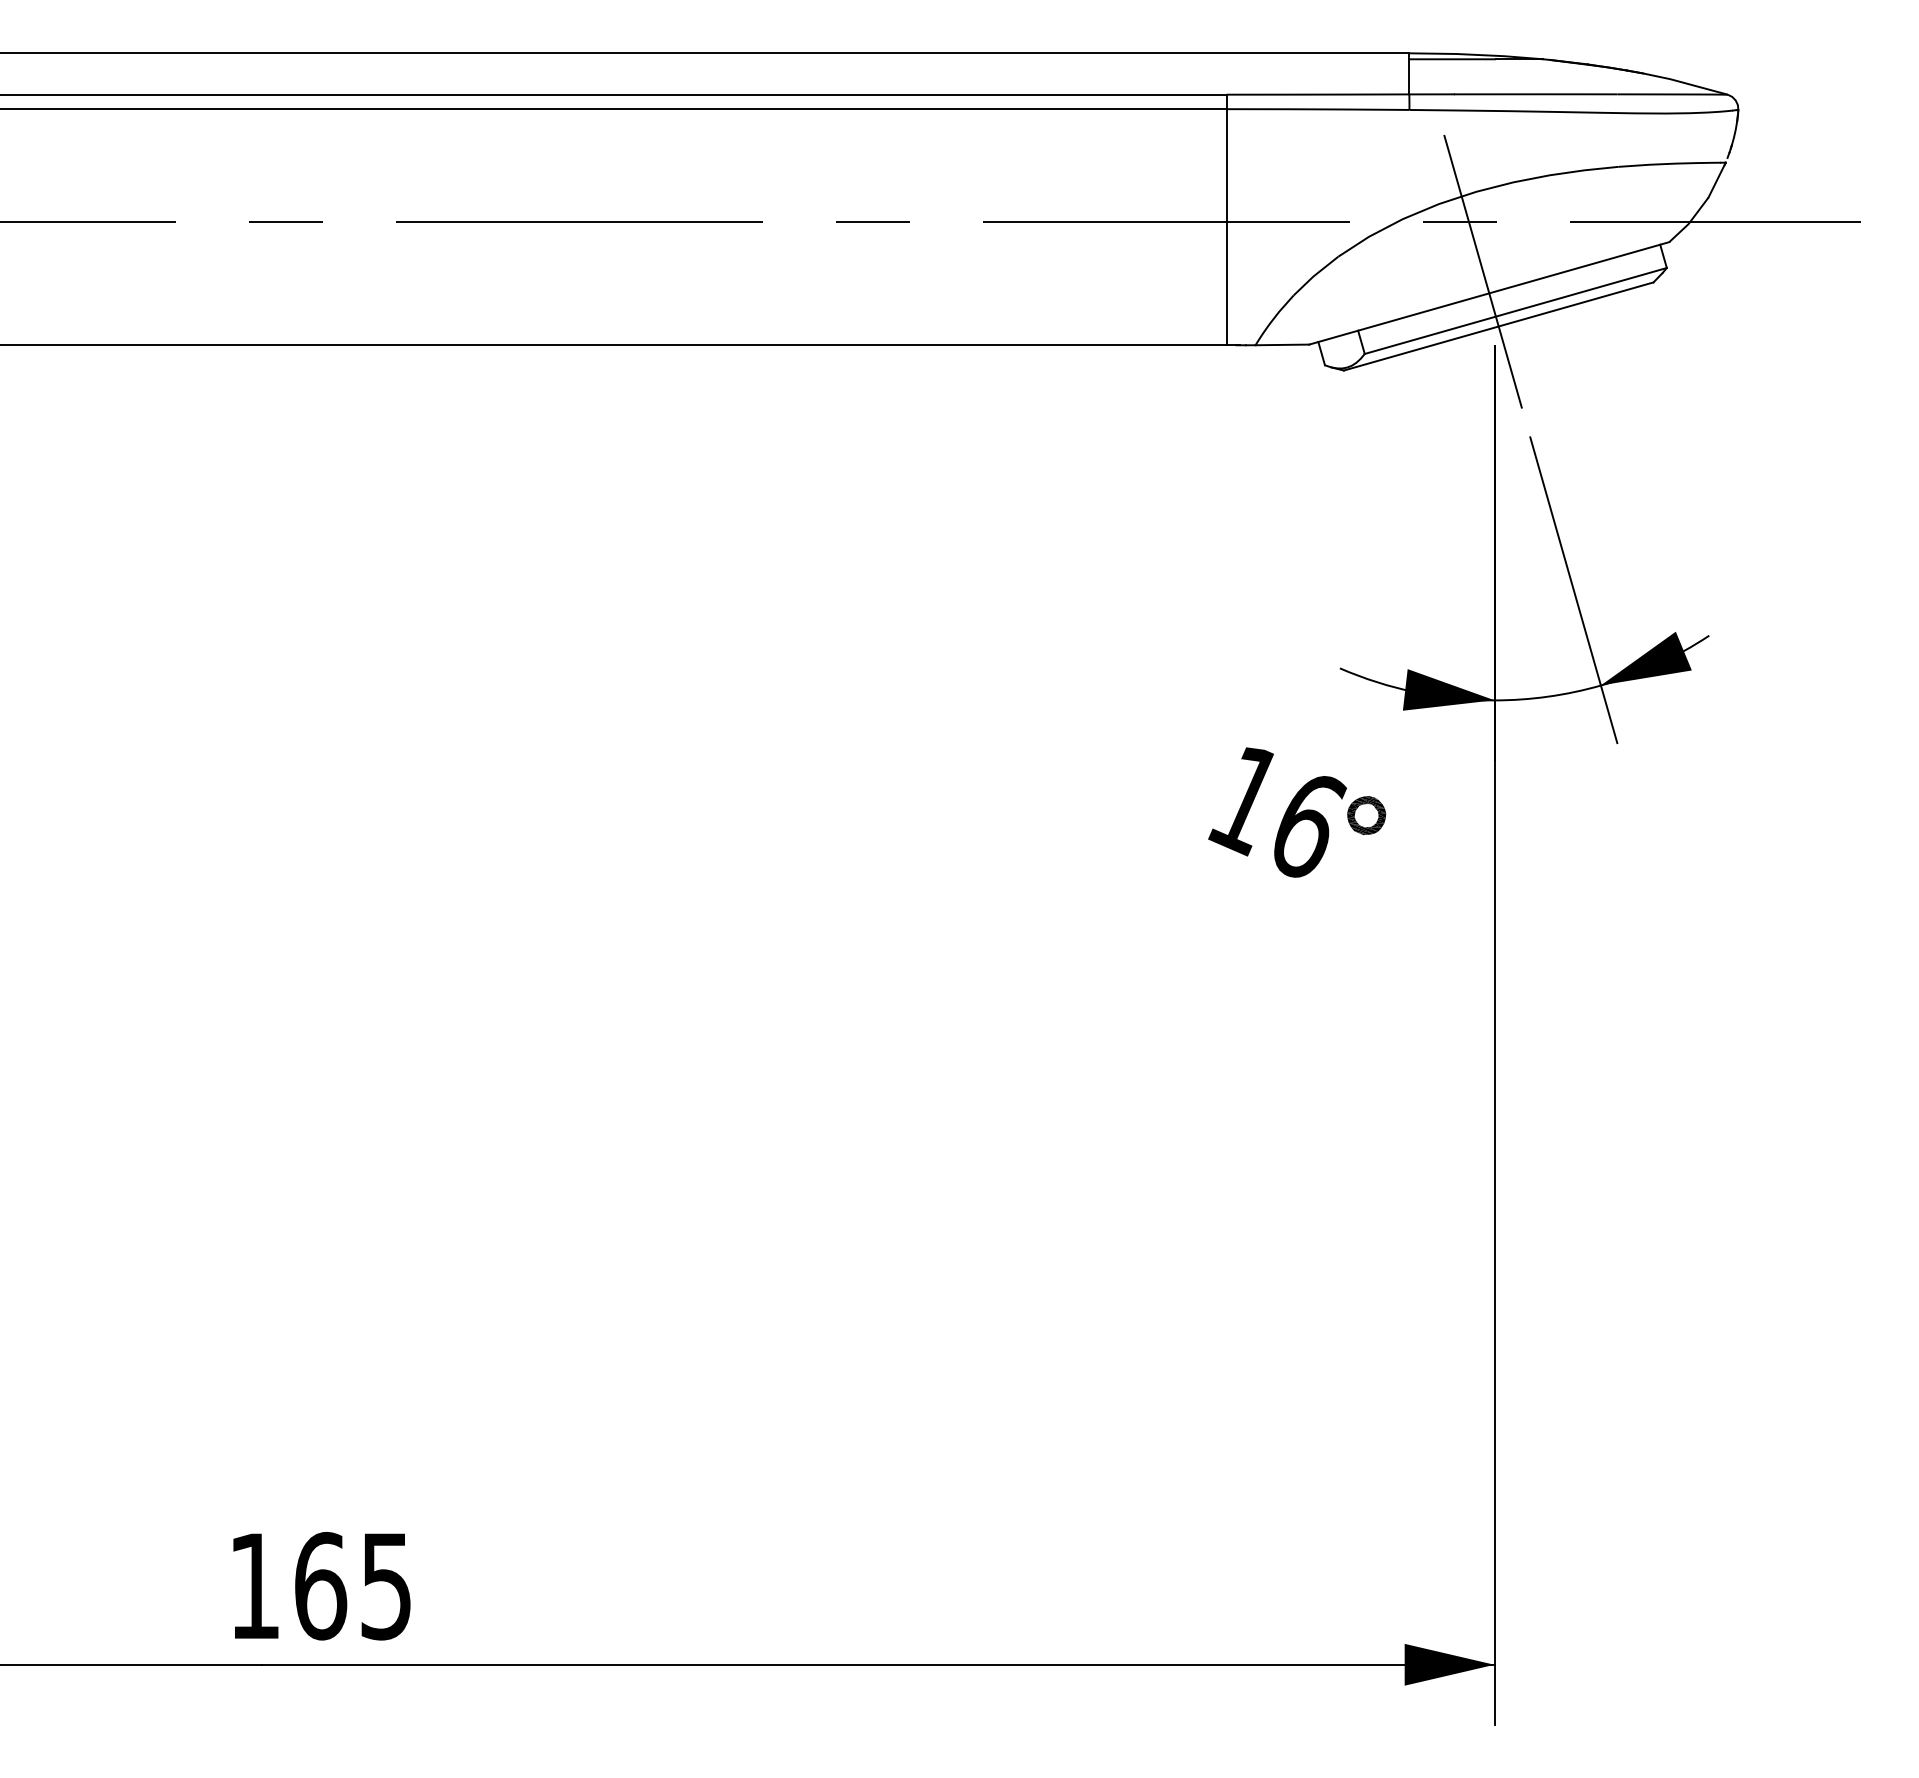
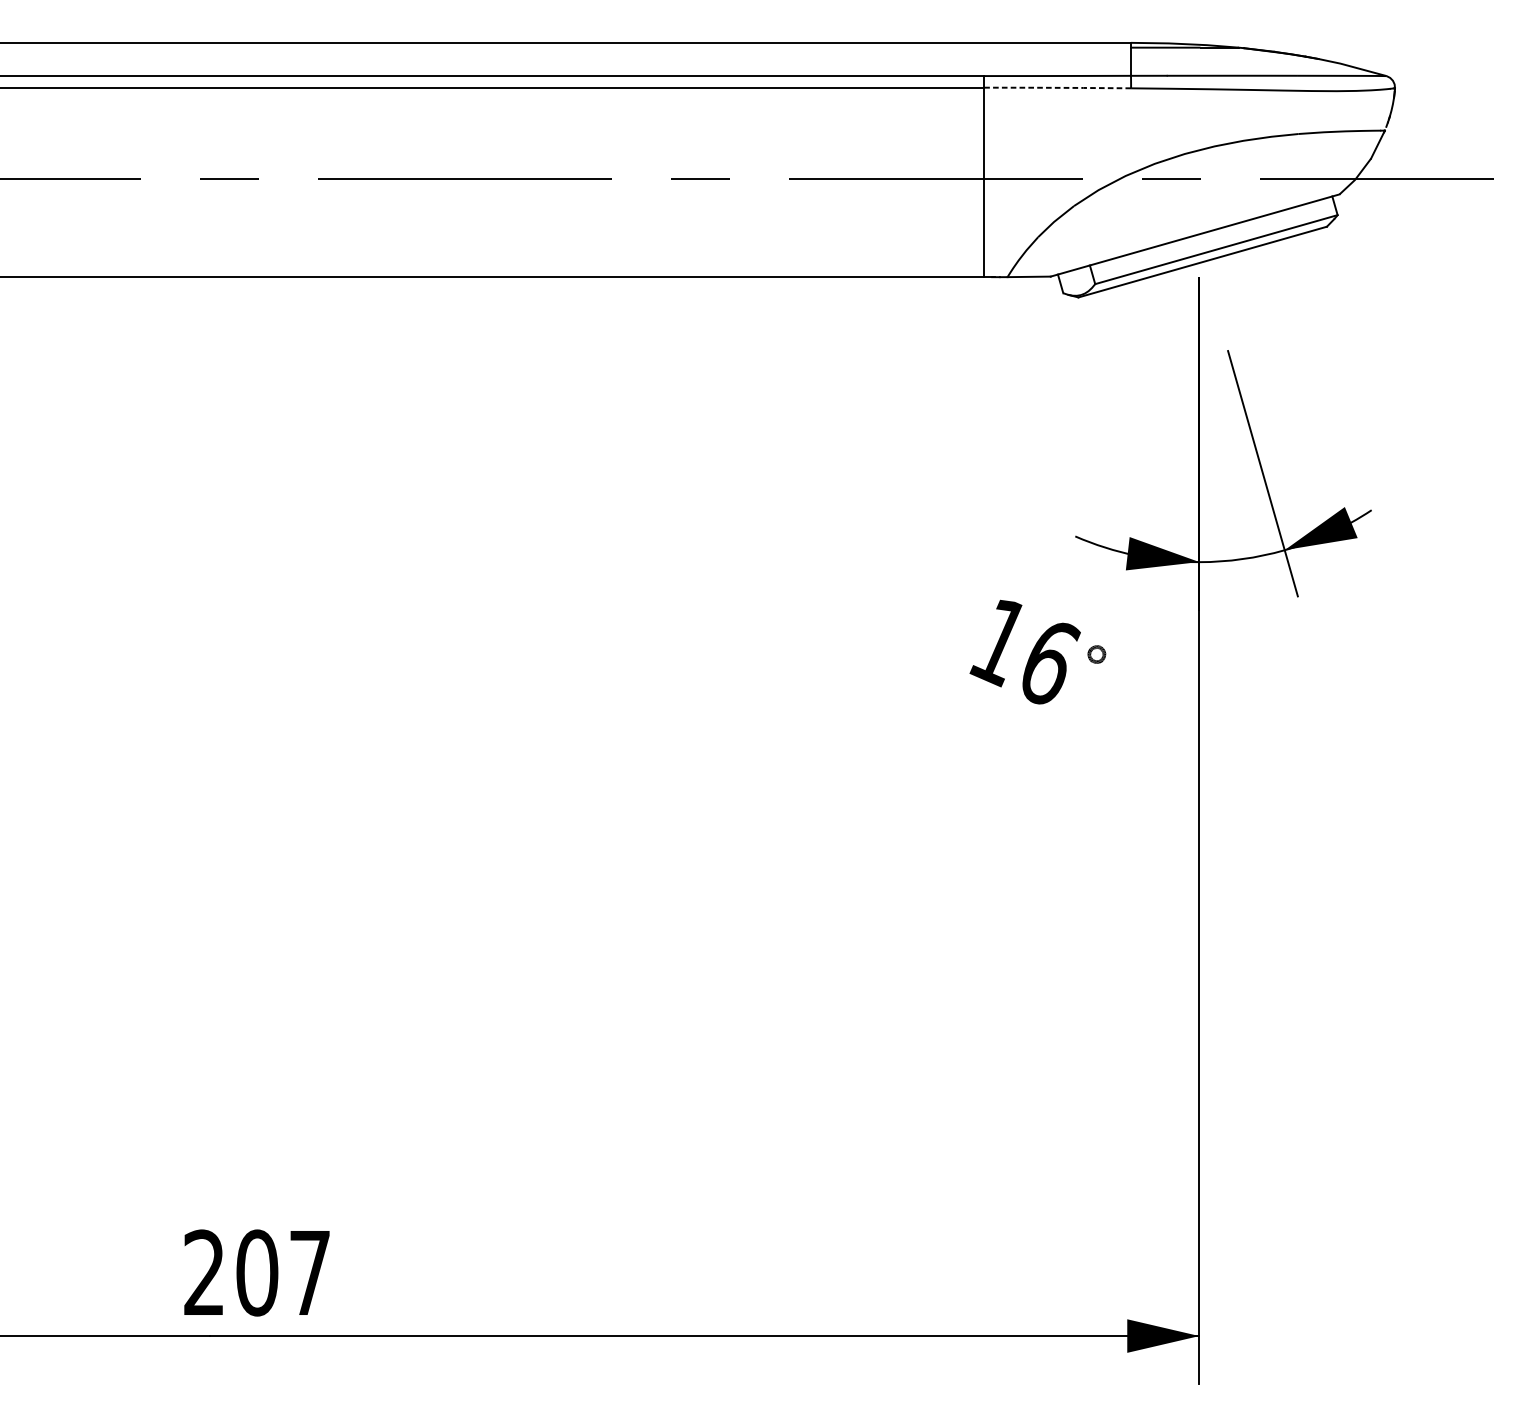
line: (1318, 109) -> (1058, 87), solid -> dashed
line: (1483, 271) -> (1190, 217), removed
part: (1366, 815) -> (1096, 654), size x0.6
text: (319, 1585) -> (256, 1272), 165 -> 207

